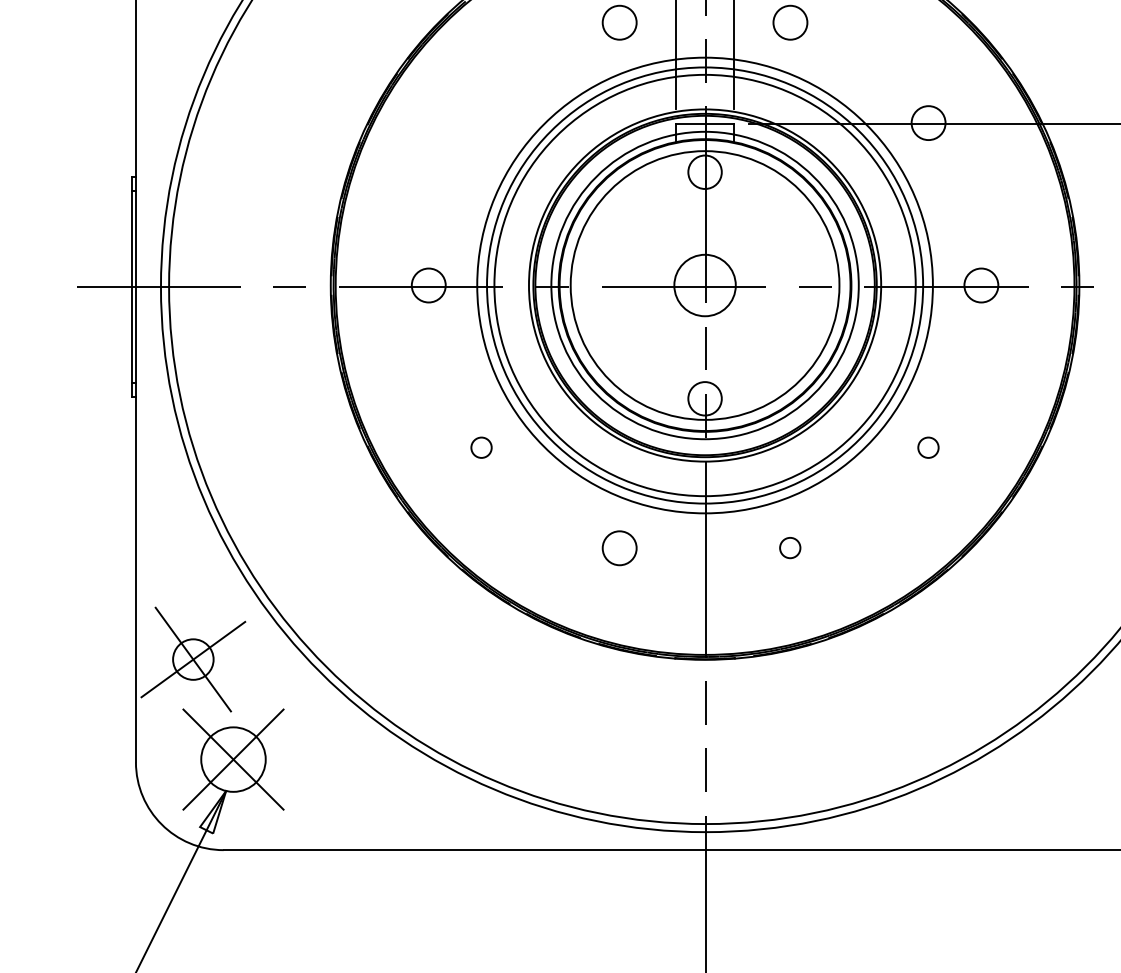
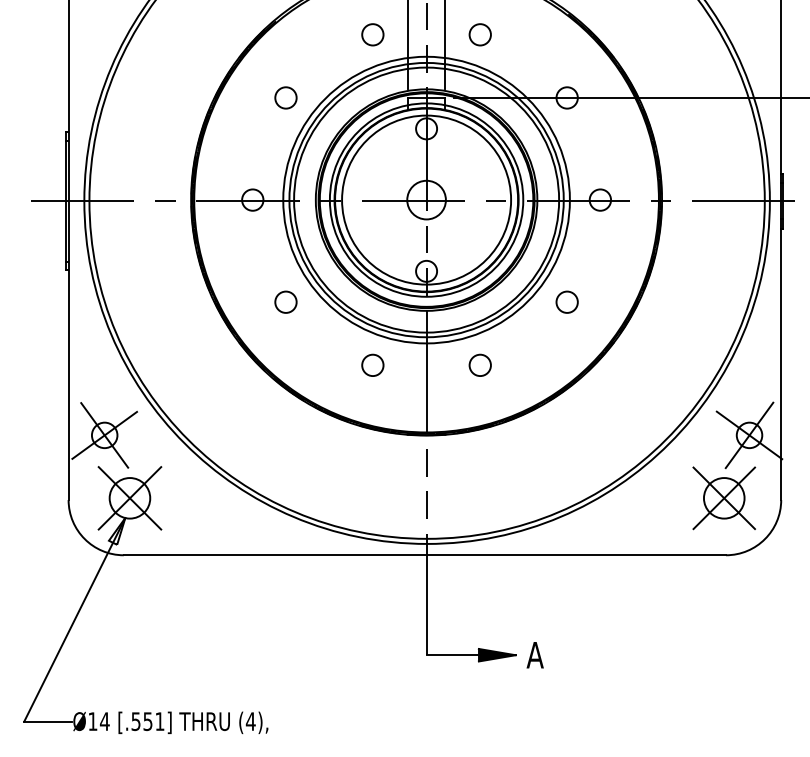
circle: (480, 122) -> (285, 97), added
circle: (480, 446) -> (285, 301), size x1.67
circle: (927, 446) -> (566, 301), size x1.67
circle: (789, 546) -> (479, 364), size x1.67

